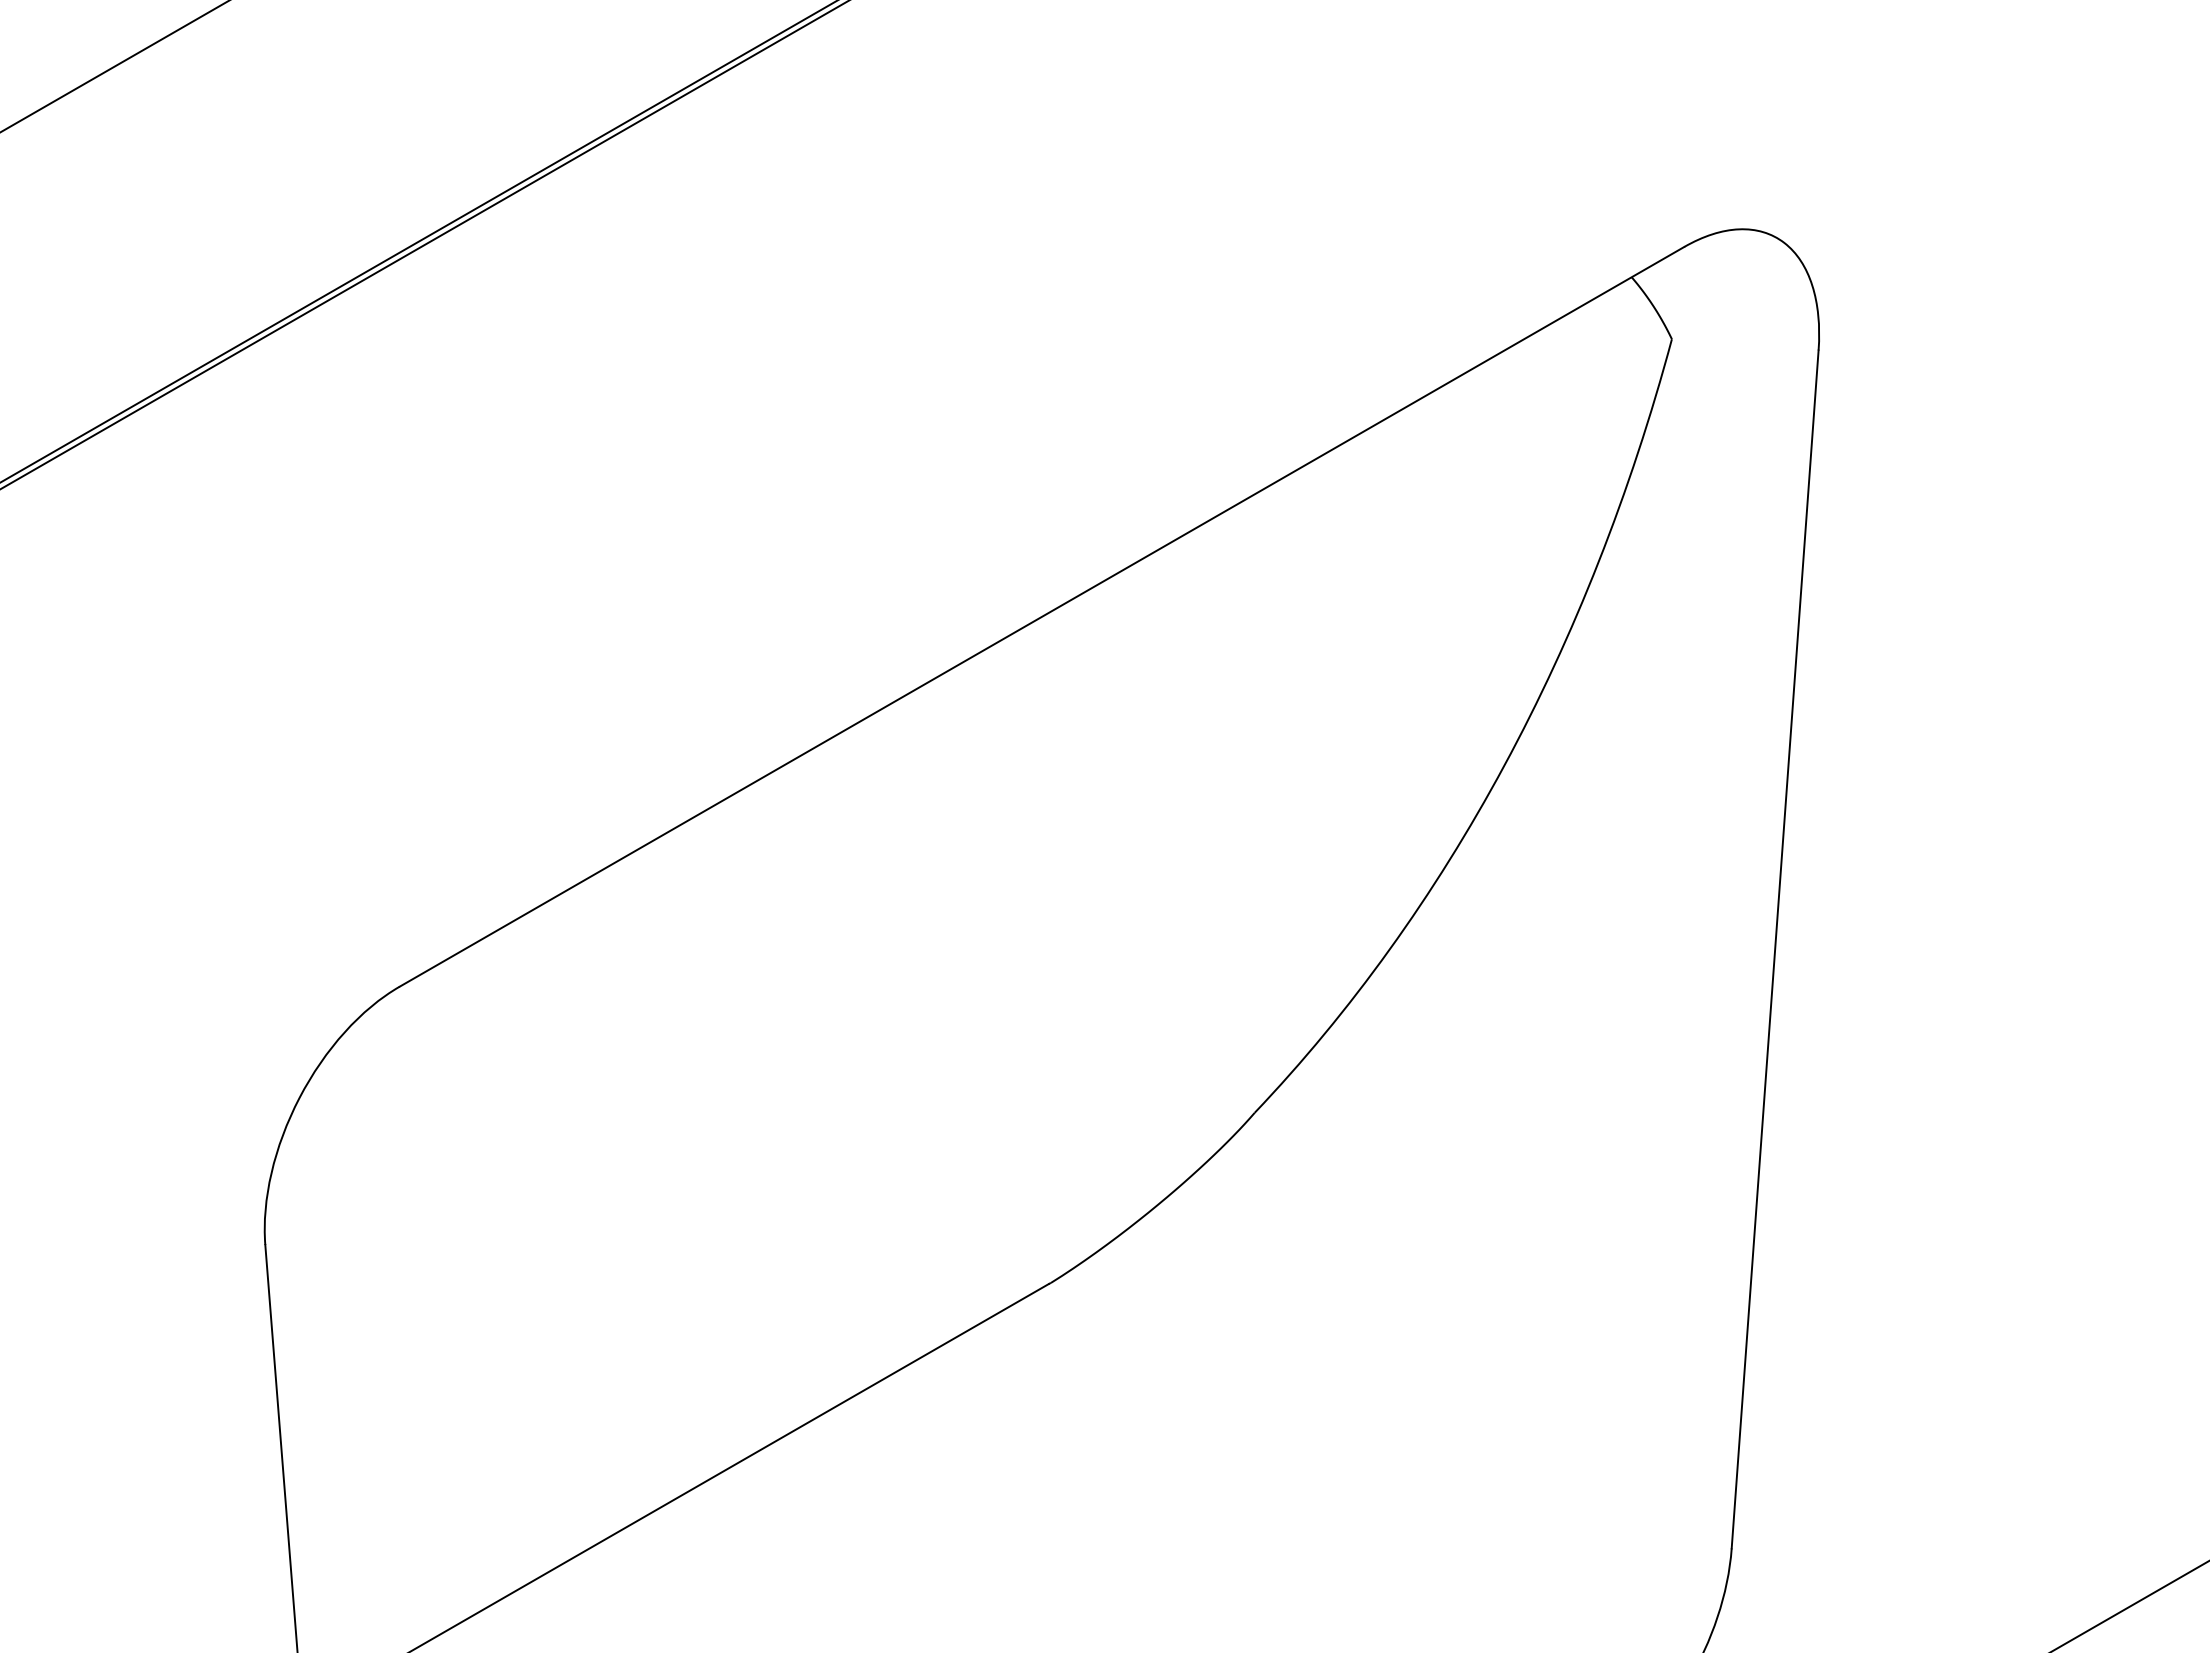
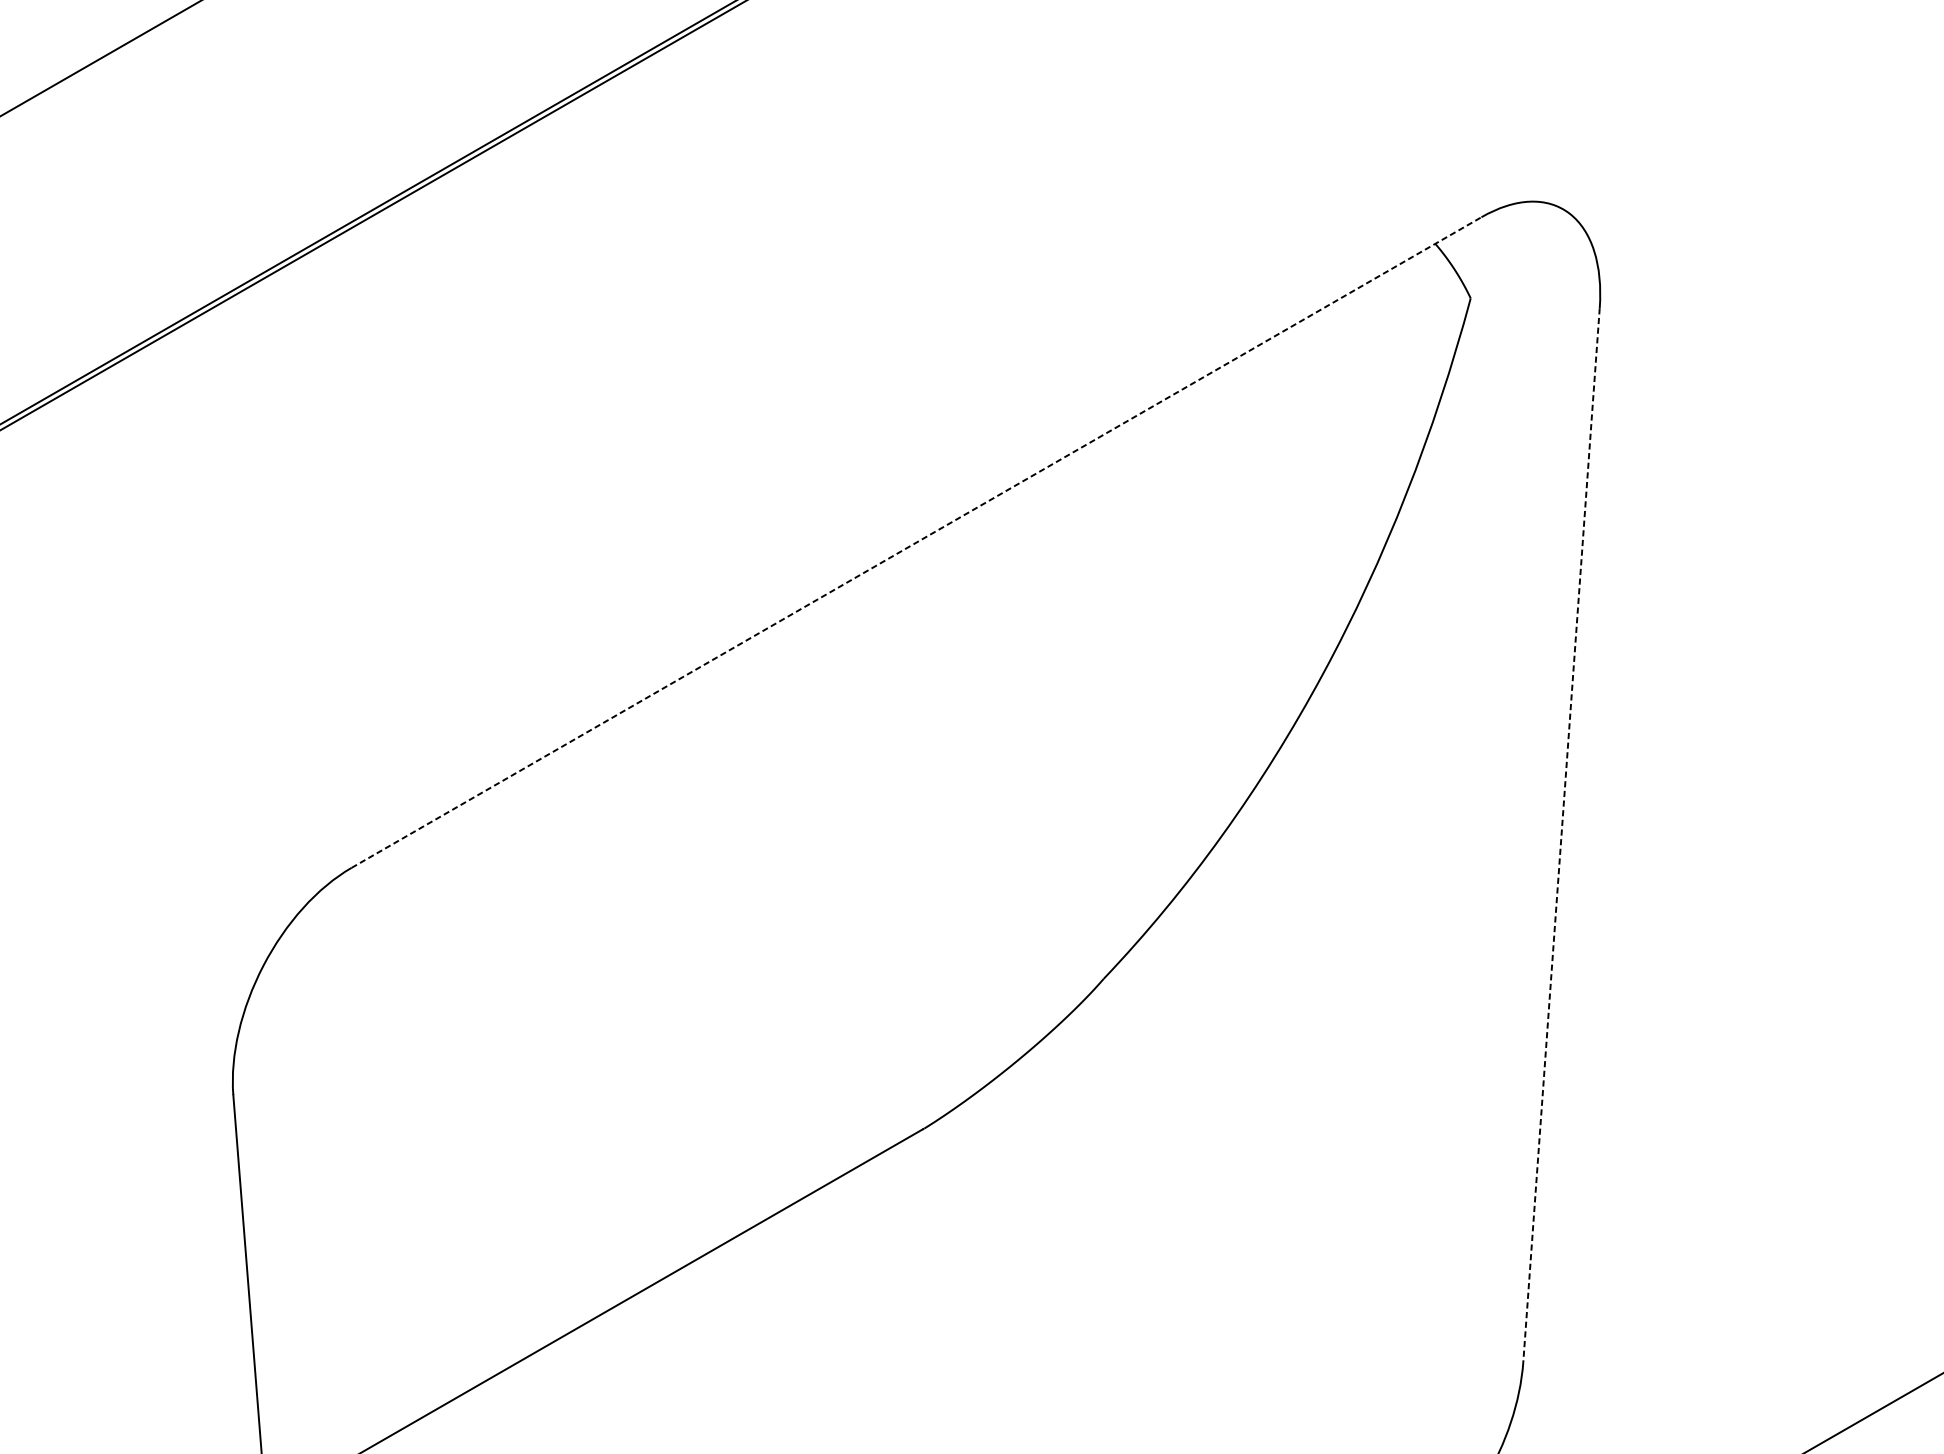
line: (1042, 616) -> (917, 542), solid -> dashed
line: (1775, 949) -> (1561, 835), solid -> dashed

